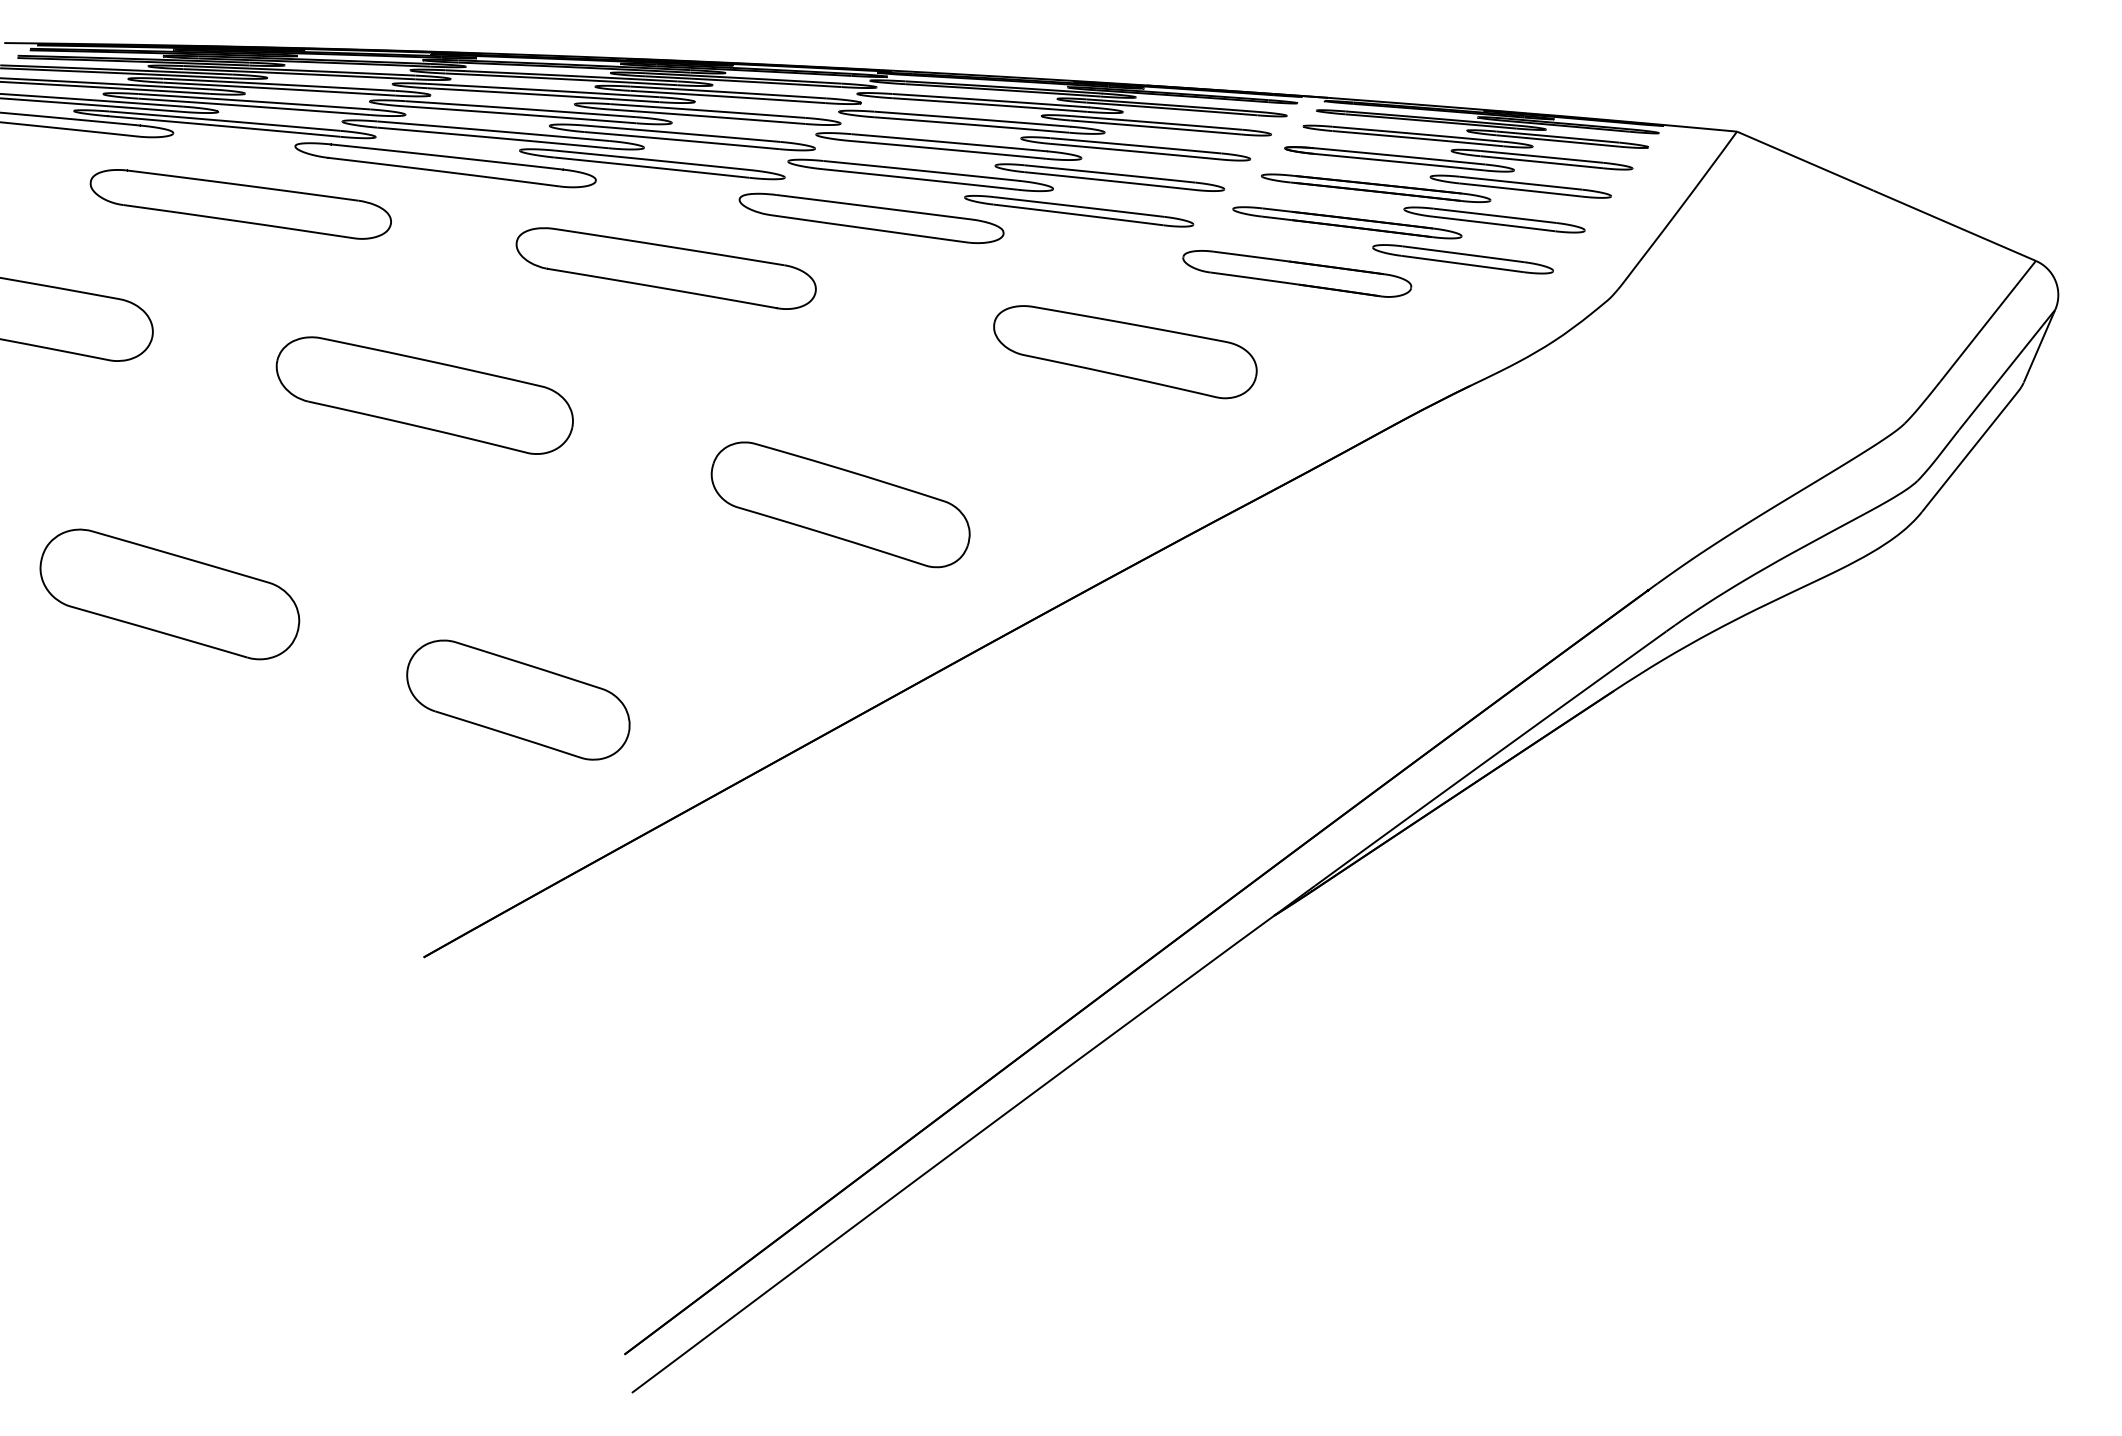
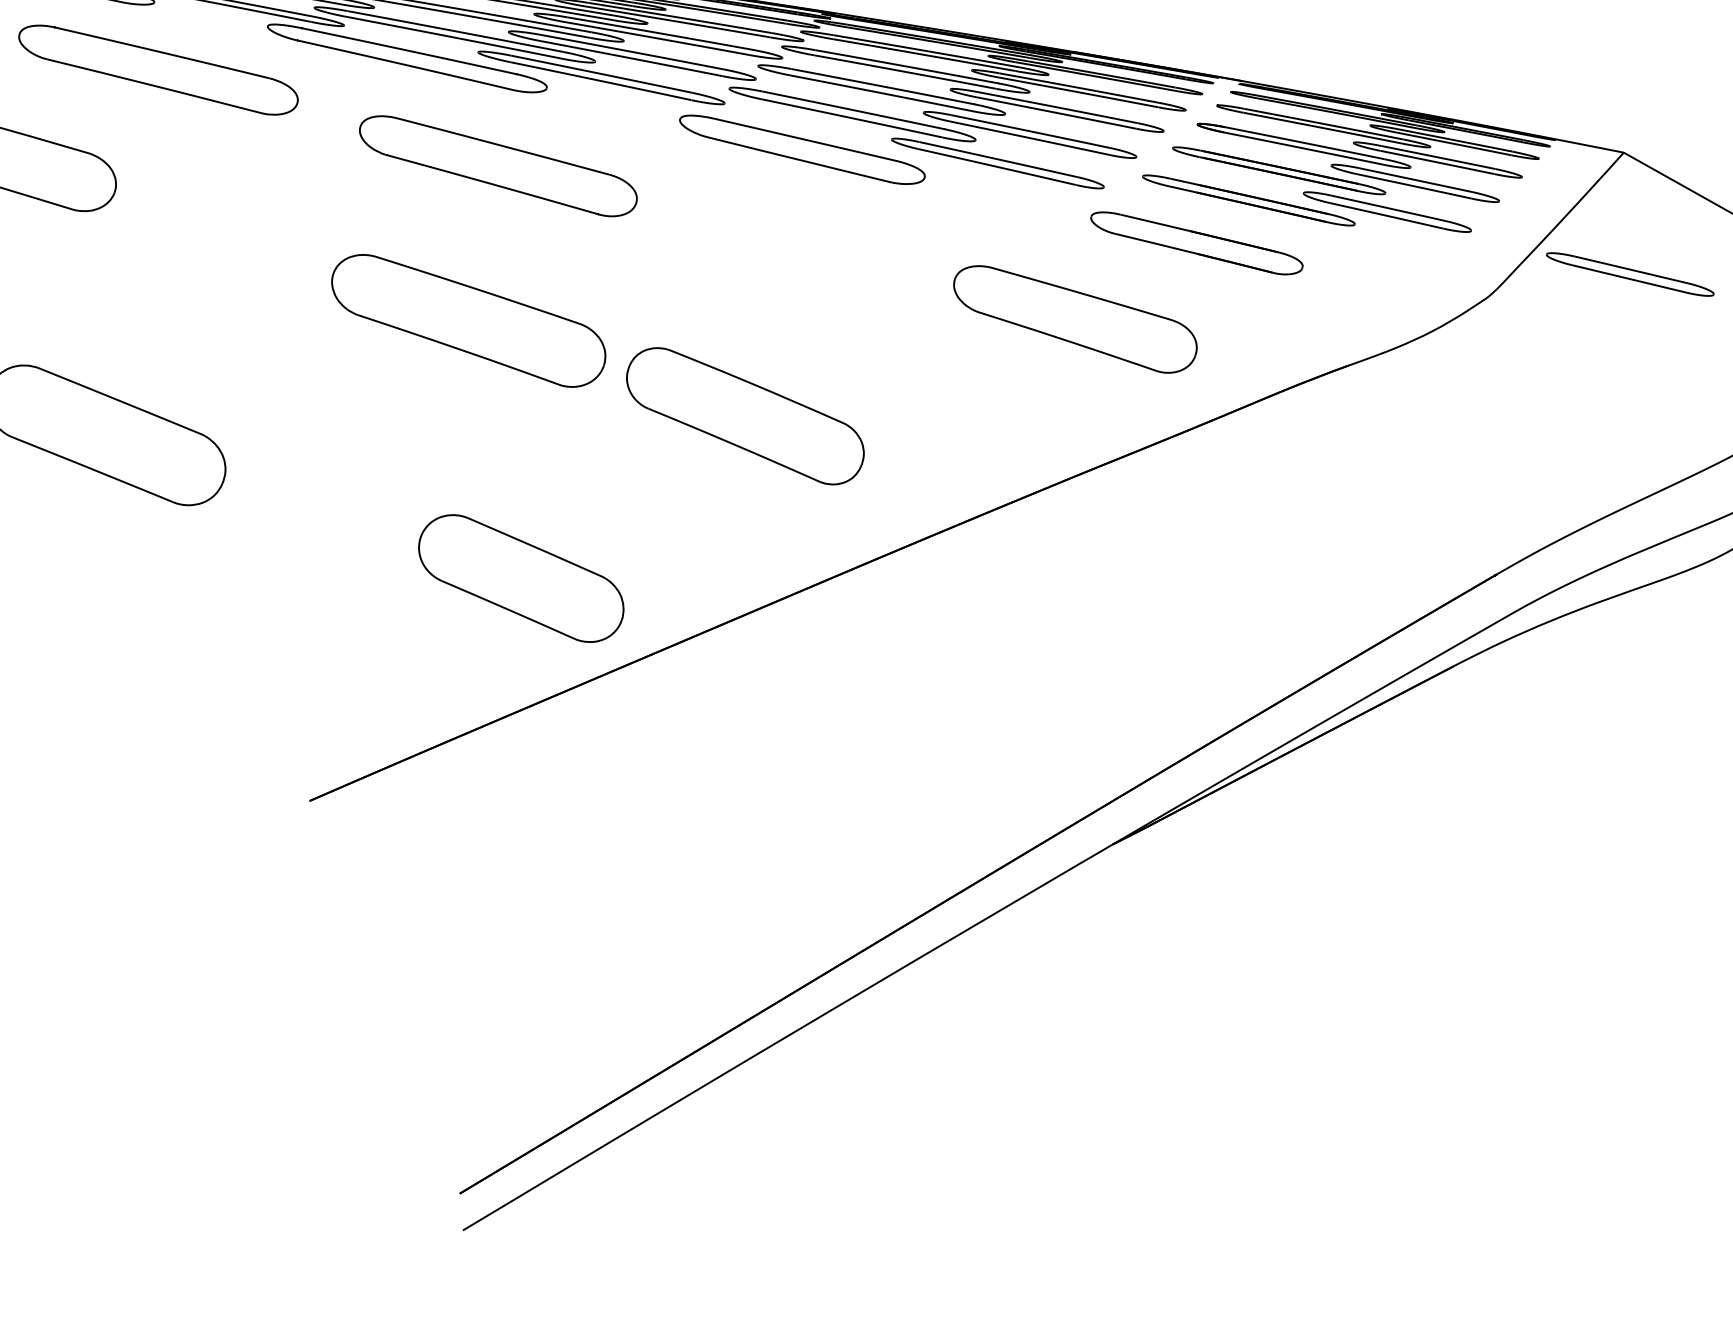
part: (240, 204) -> (157, 70), moved
part: (1462, 259) -> (1629, 274), moved
part: (665, 268) -> (497, 166), moved
part: (1125, 352) -> (1075, 319), moved
part: (424, 395) -> (468, 320), moved
part: (518, 699) -> (521, 577), moved

